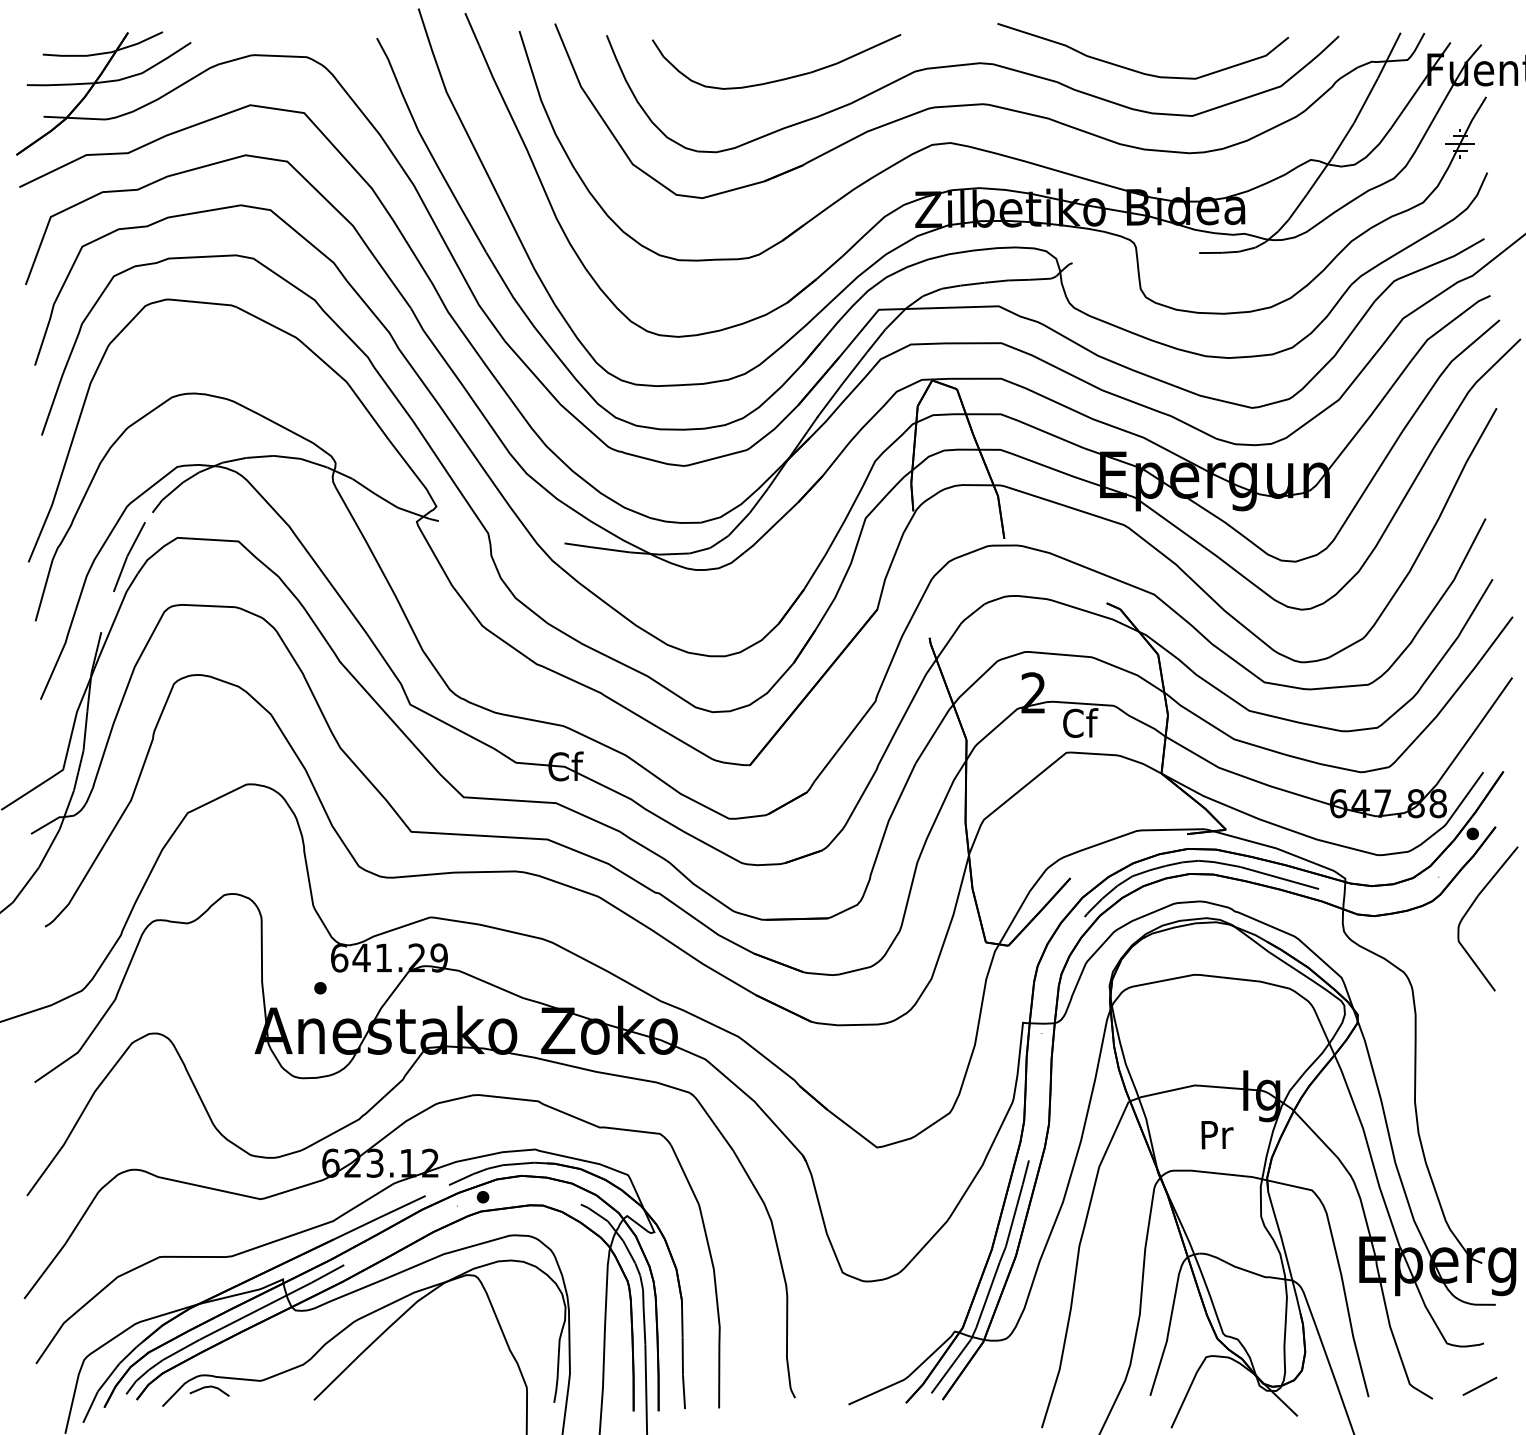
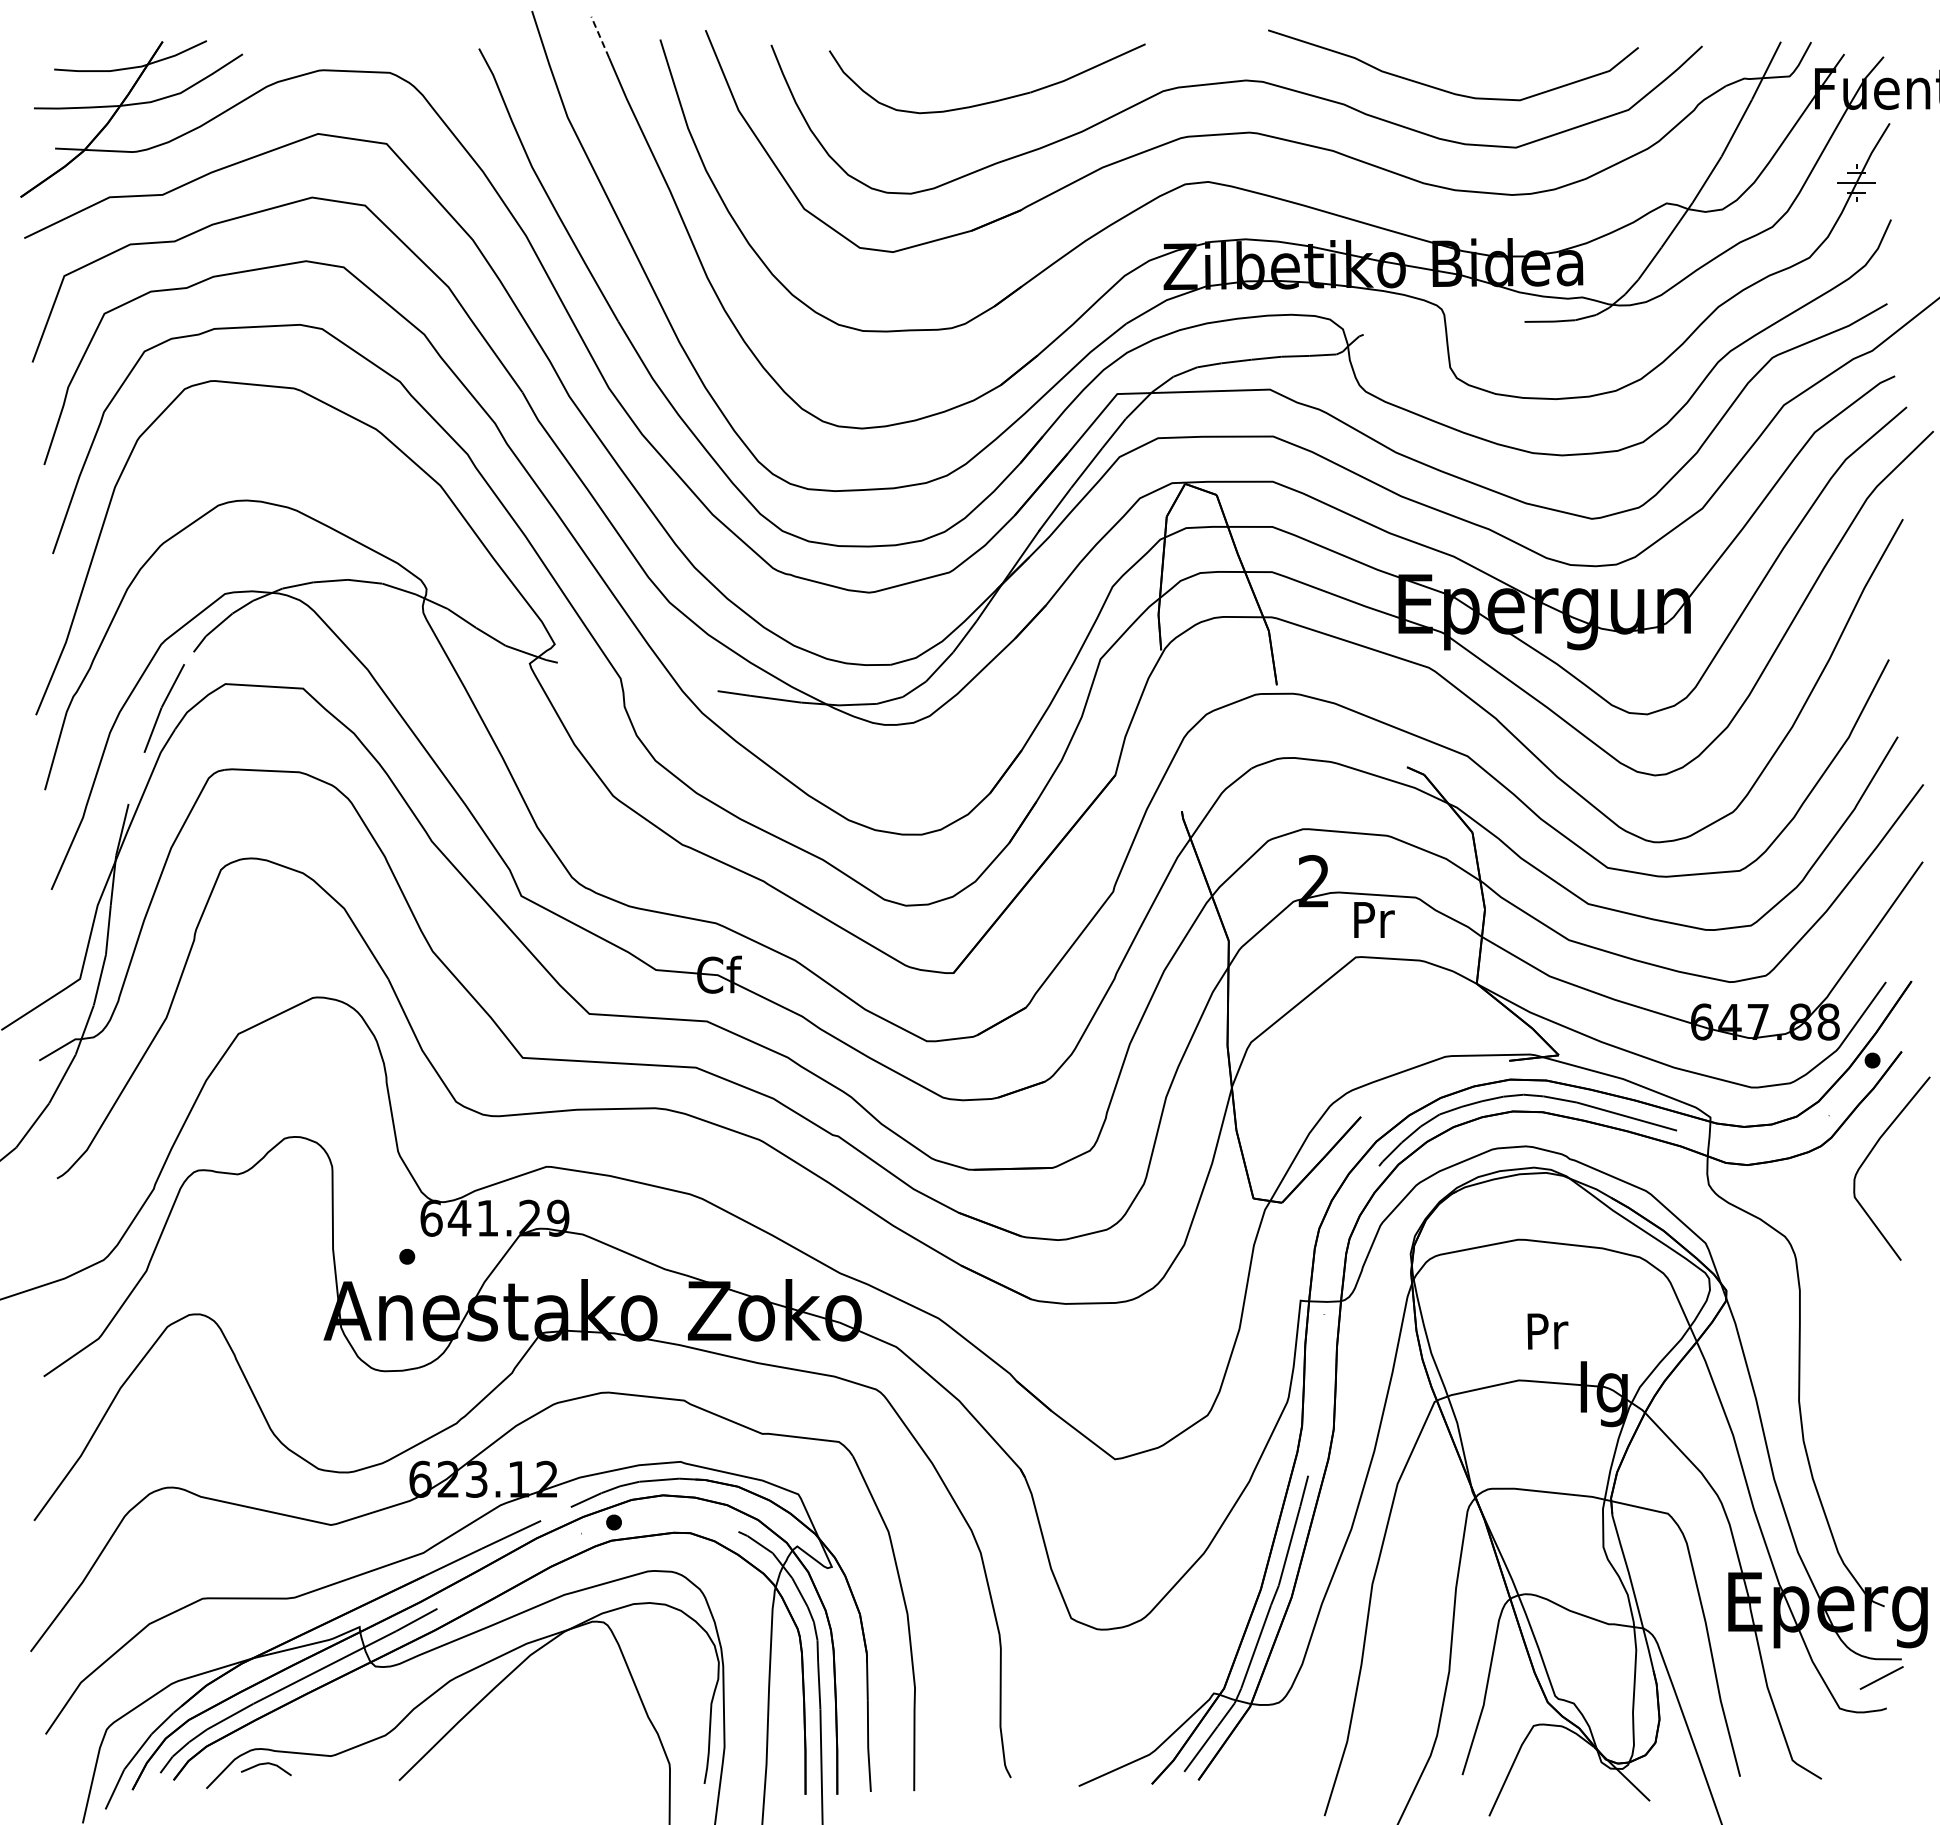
line: (472, 28) -> (600, 36), solid -> dashed
text: (1080, 723) -> (1373, 919), Cf -> Pr
text: (1217, 1135) -> (1547, 1331), moved
line: (1479, 1385) -> (1881, 1677), moved

